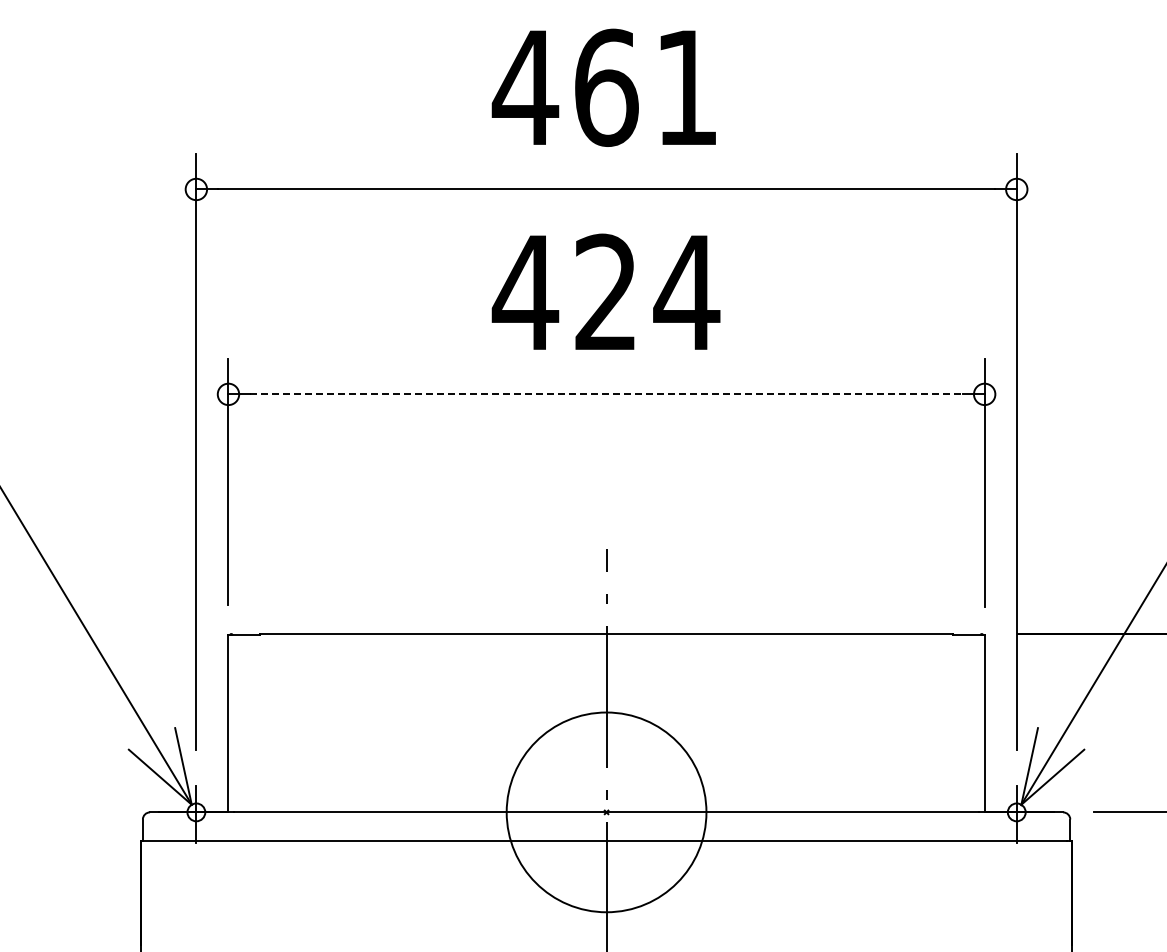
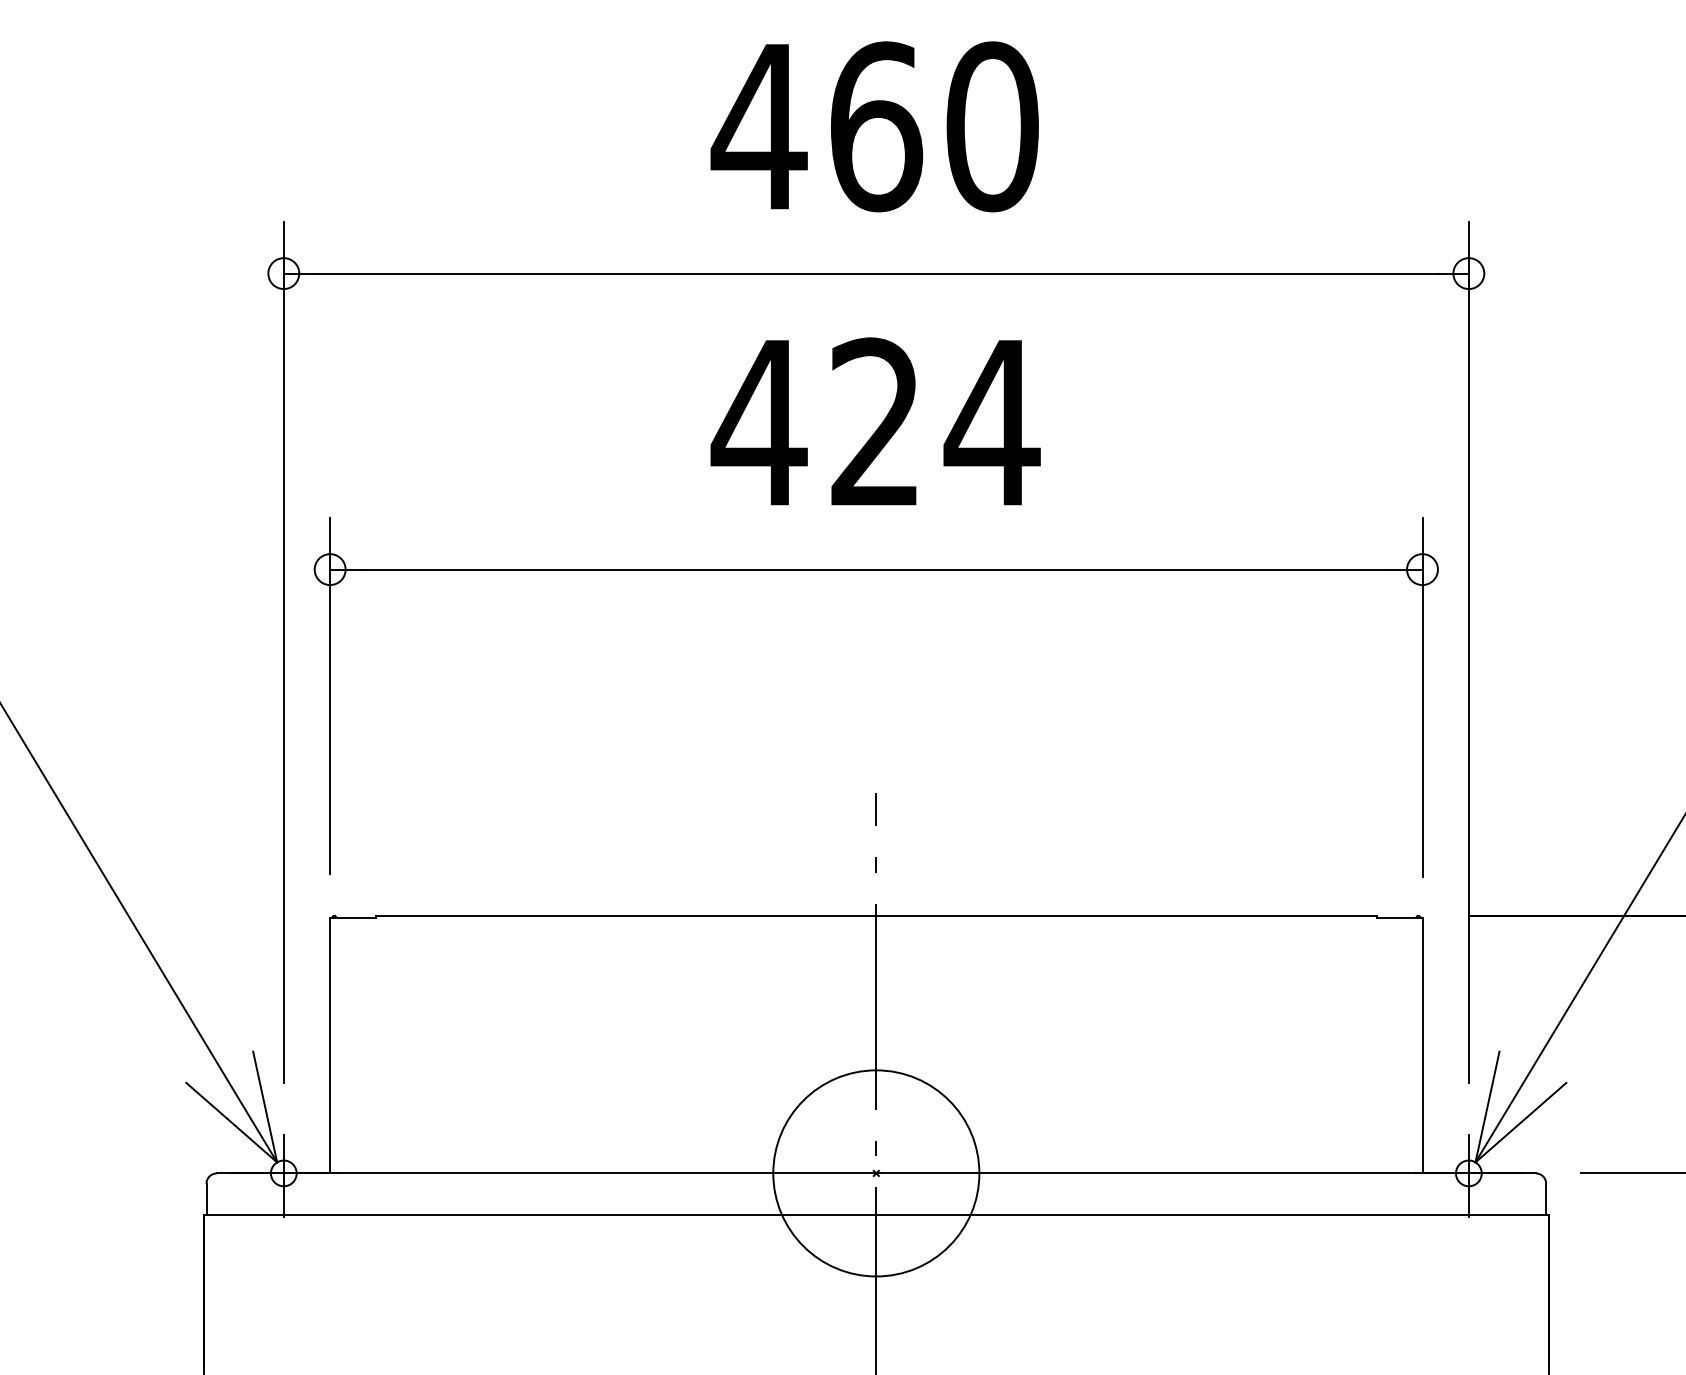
text: (687, 87) -> (993, 126), 461 -> 460
line: (606, 394) -> (876, 569), dashed -> solid
circle: (606, 812) -> (876, 1173), size x0.71

